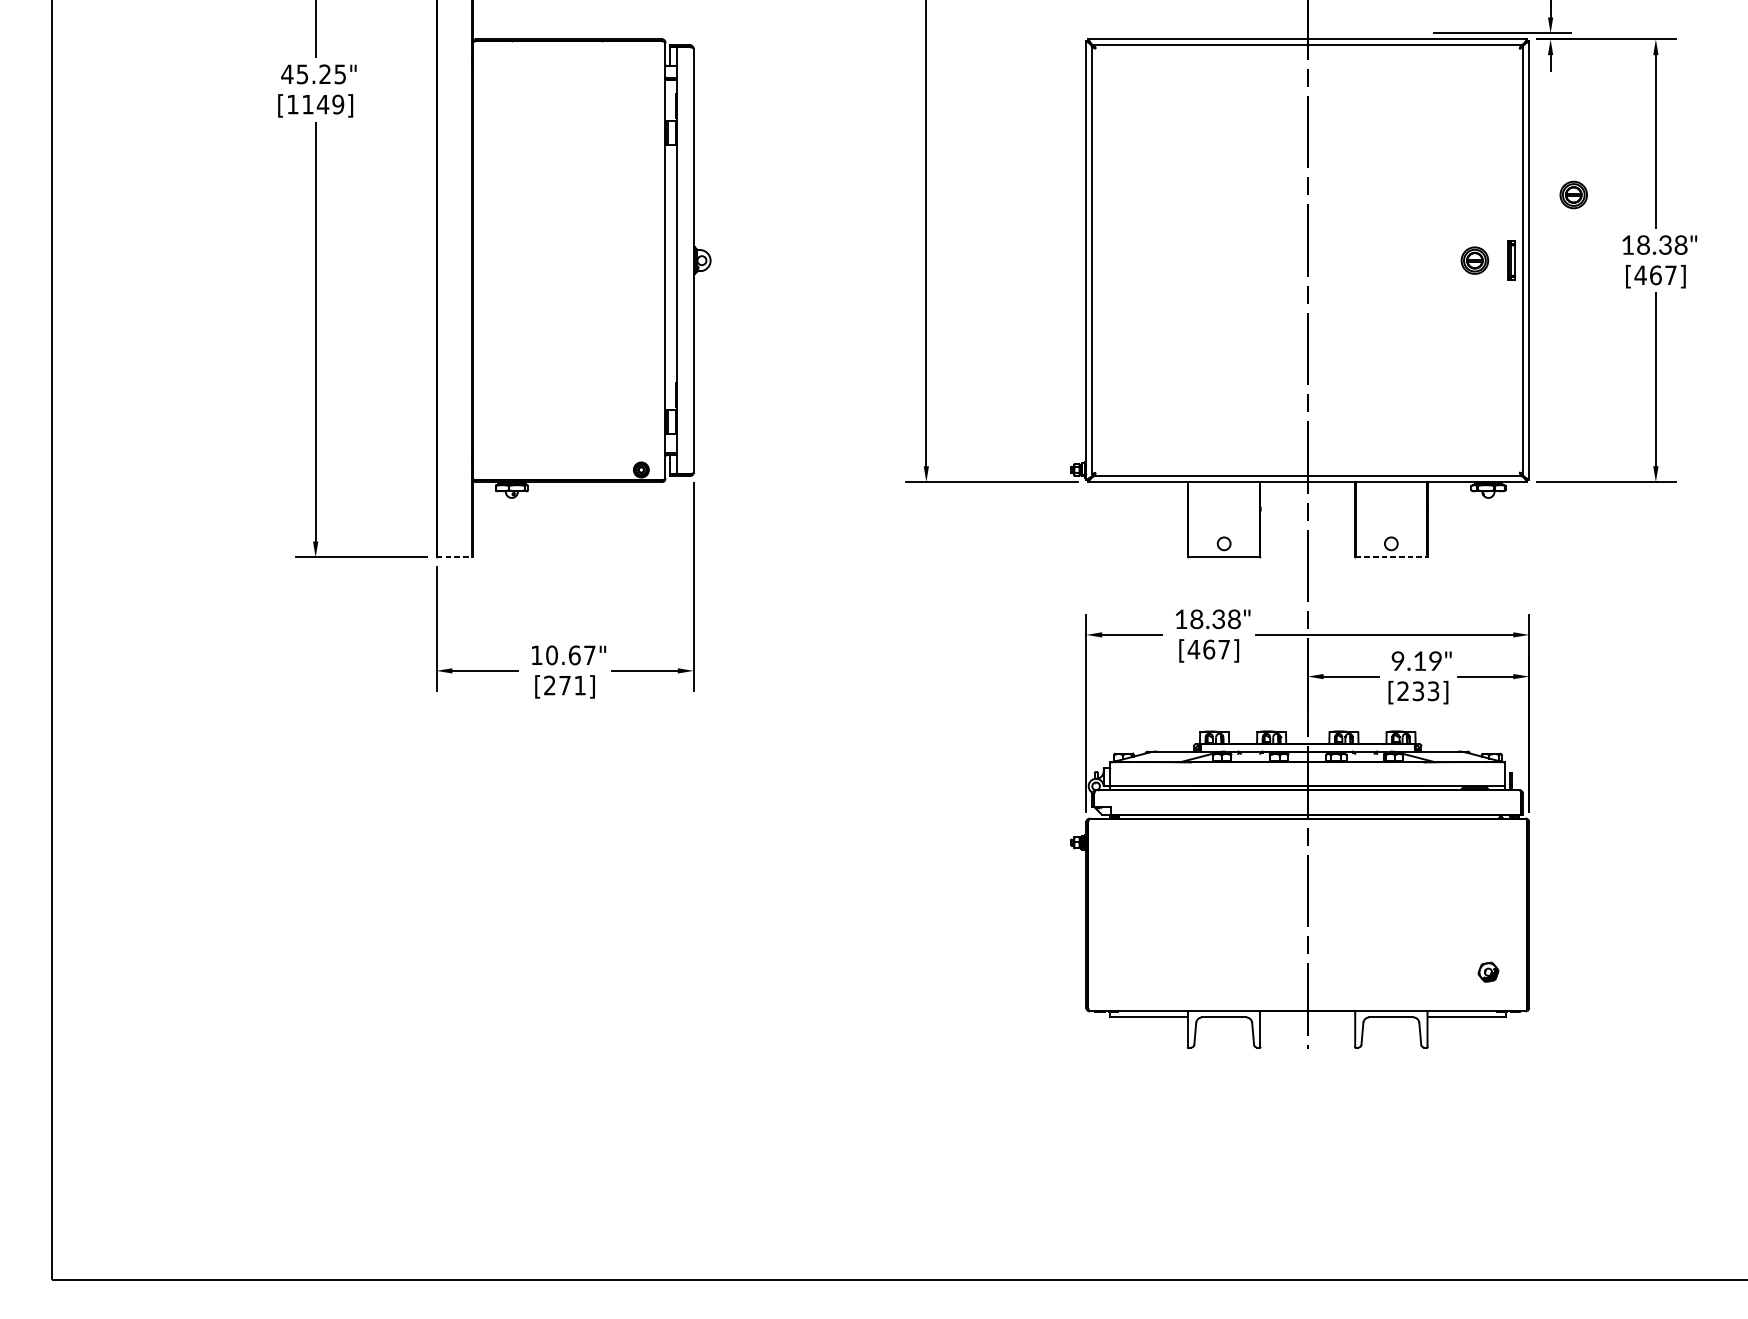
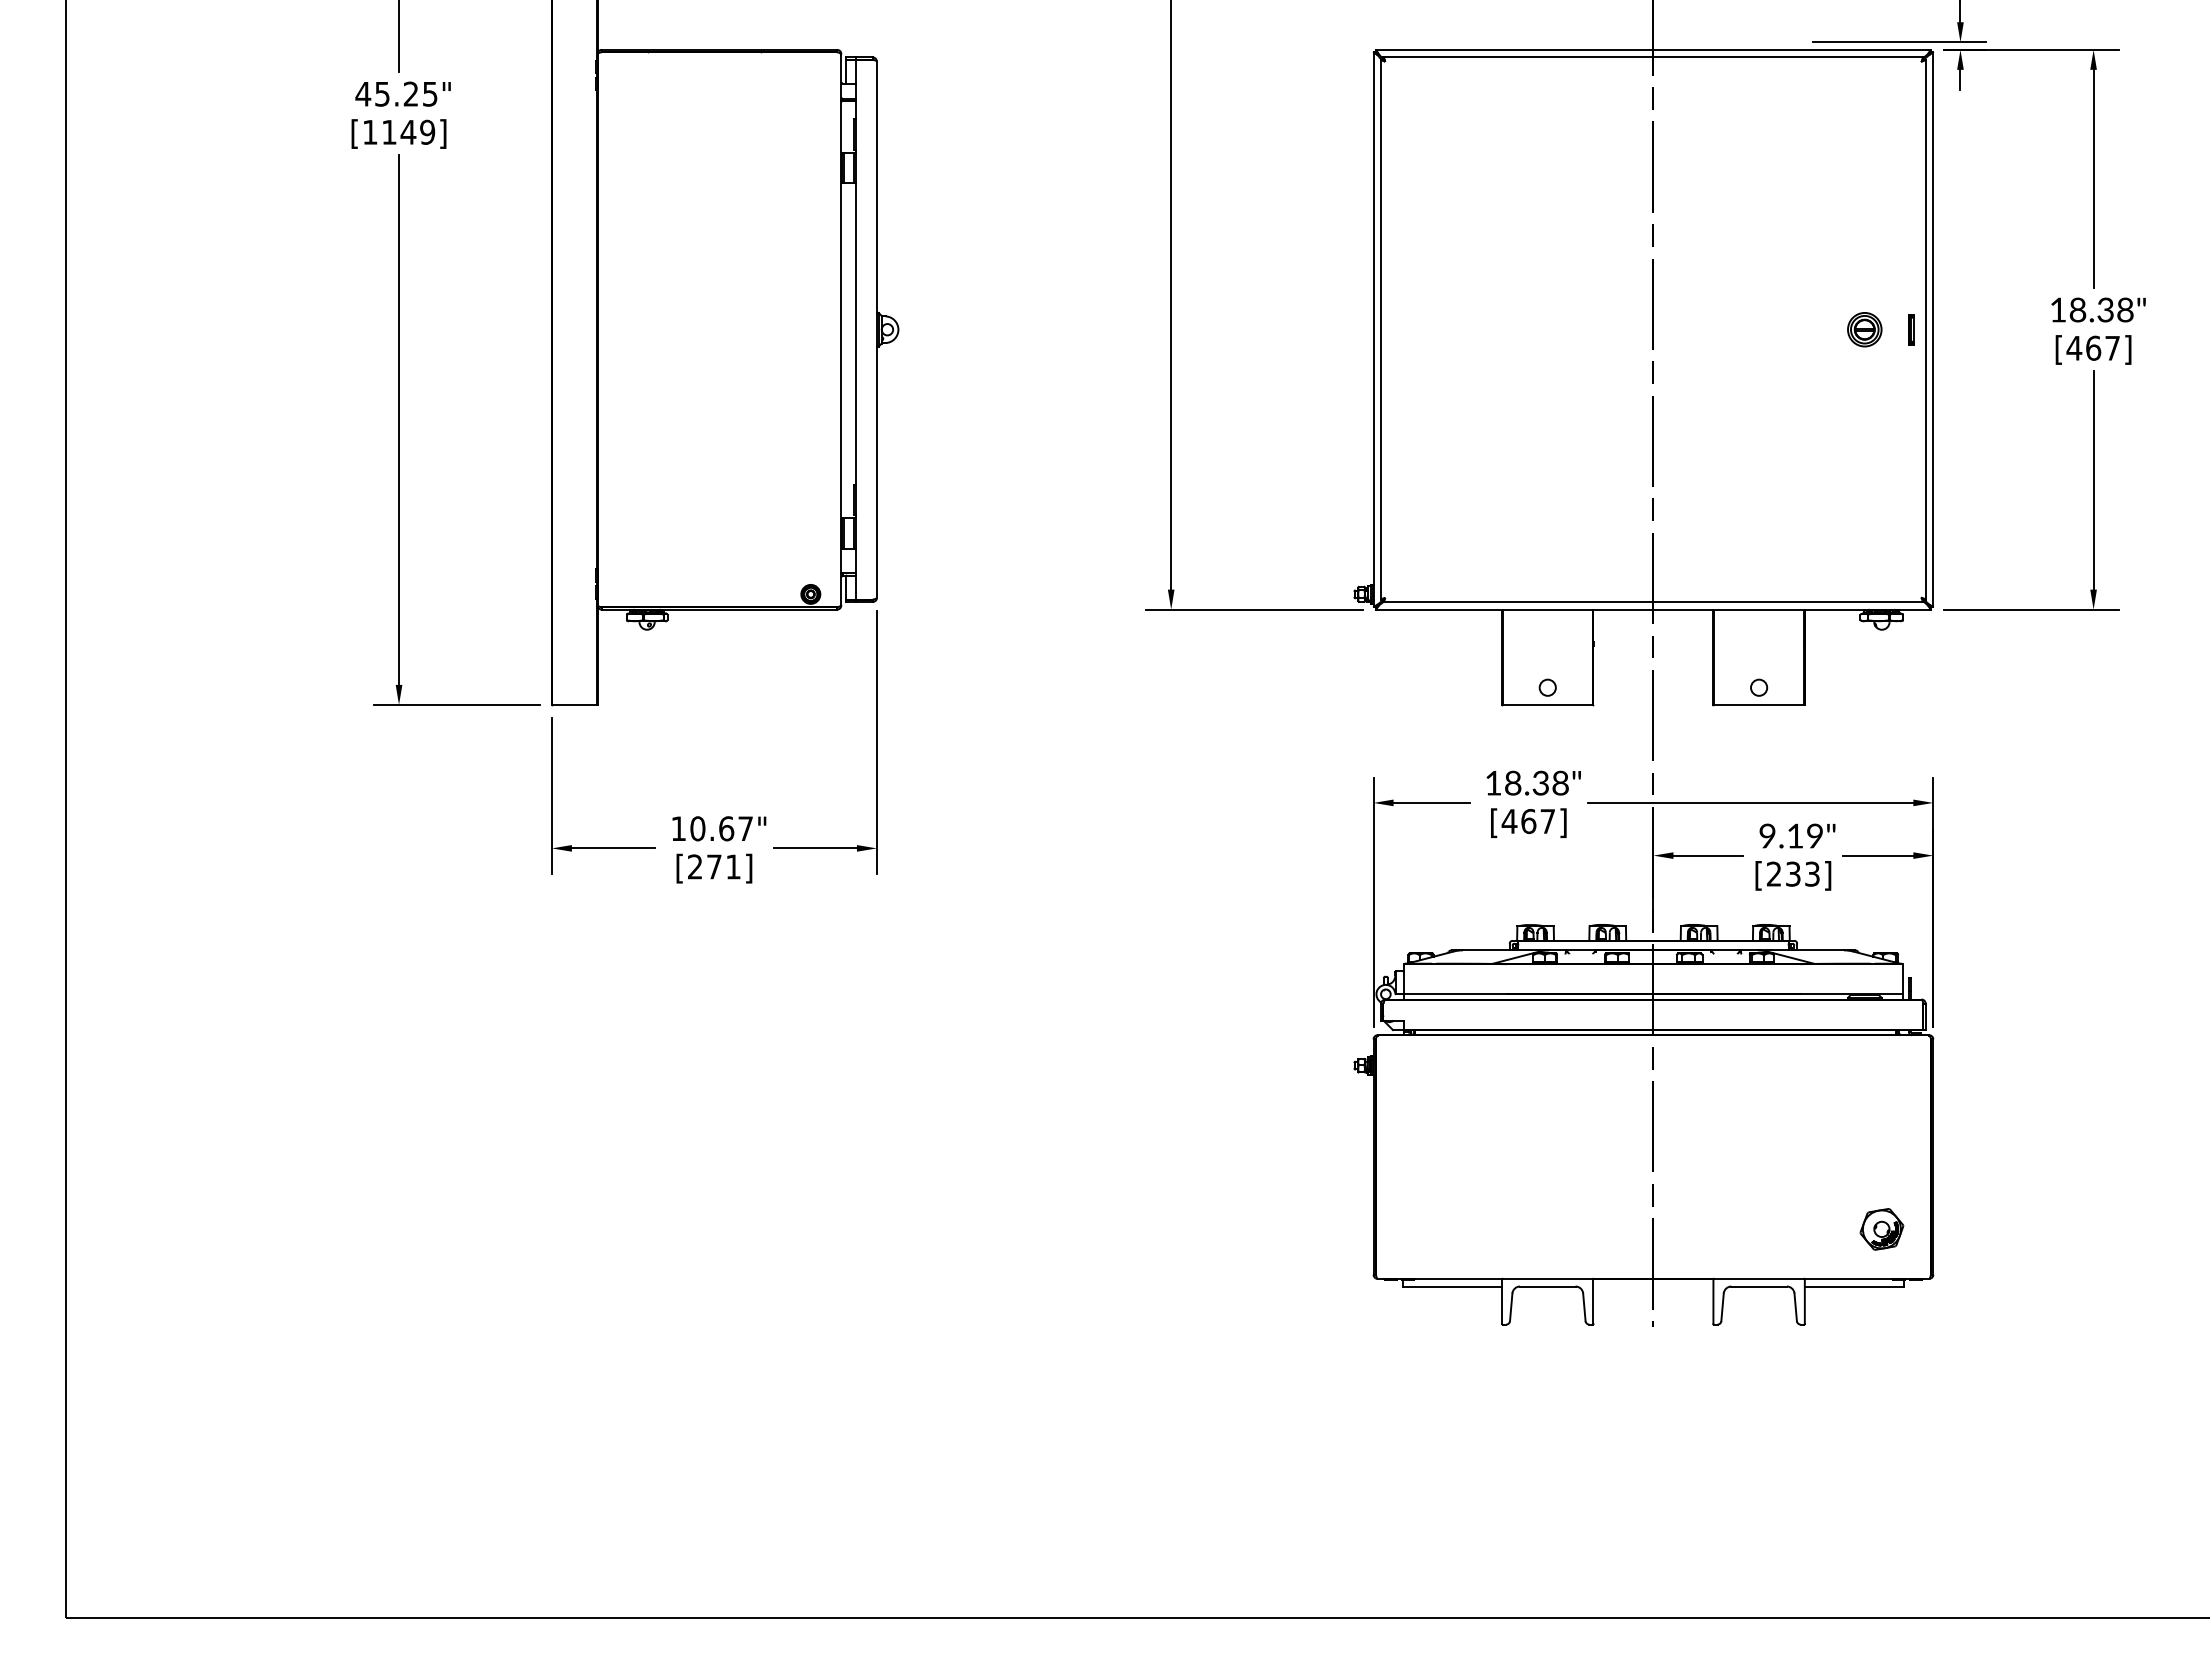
part: (1573, 194) -> (1989, 246), removed
part: (1511, 260) -> (1911, 329), size x0.62
line: (455, 557) -> (575, 704), dashed -> solid
line: (1391, 557) -> (1759, 704), dashed -> solid
part: (1488, 972) -> (1881, 1229), size x1.67

